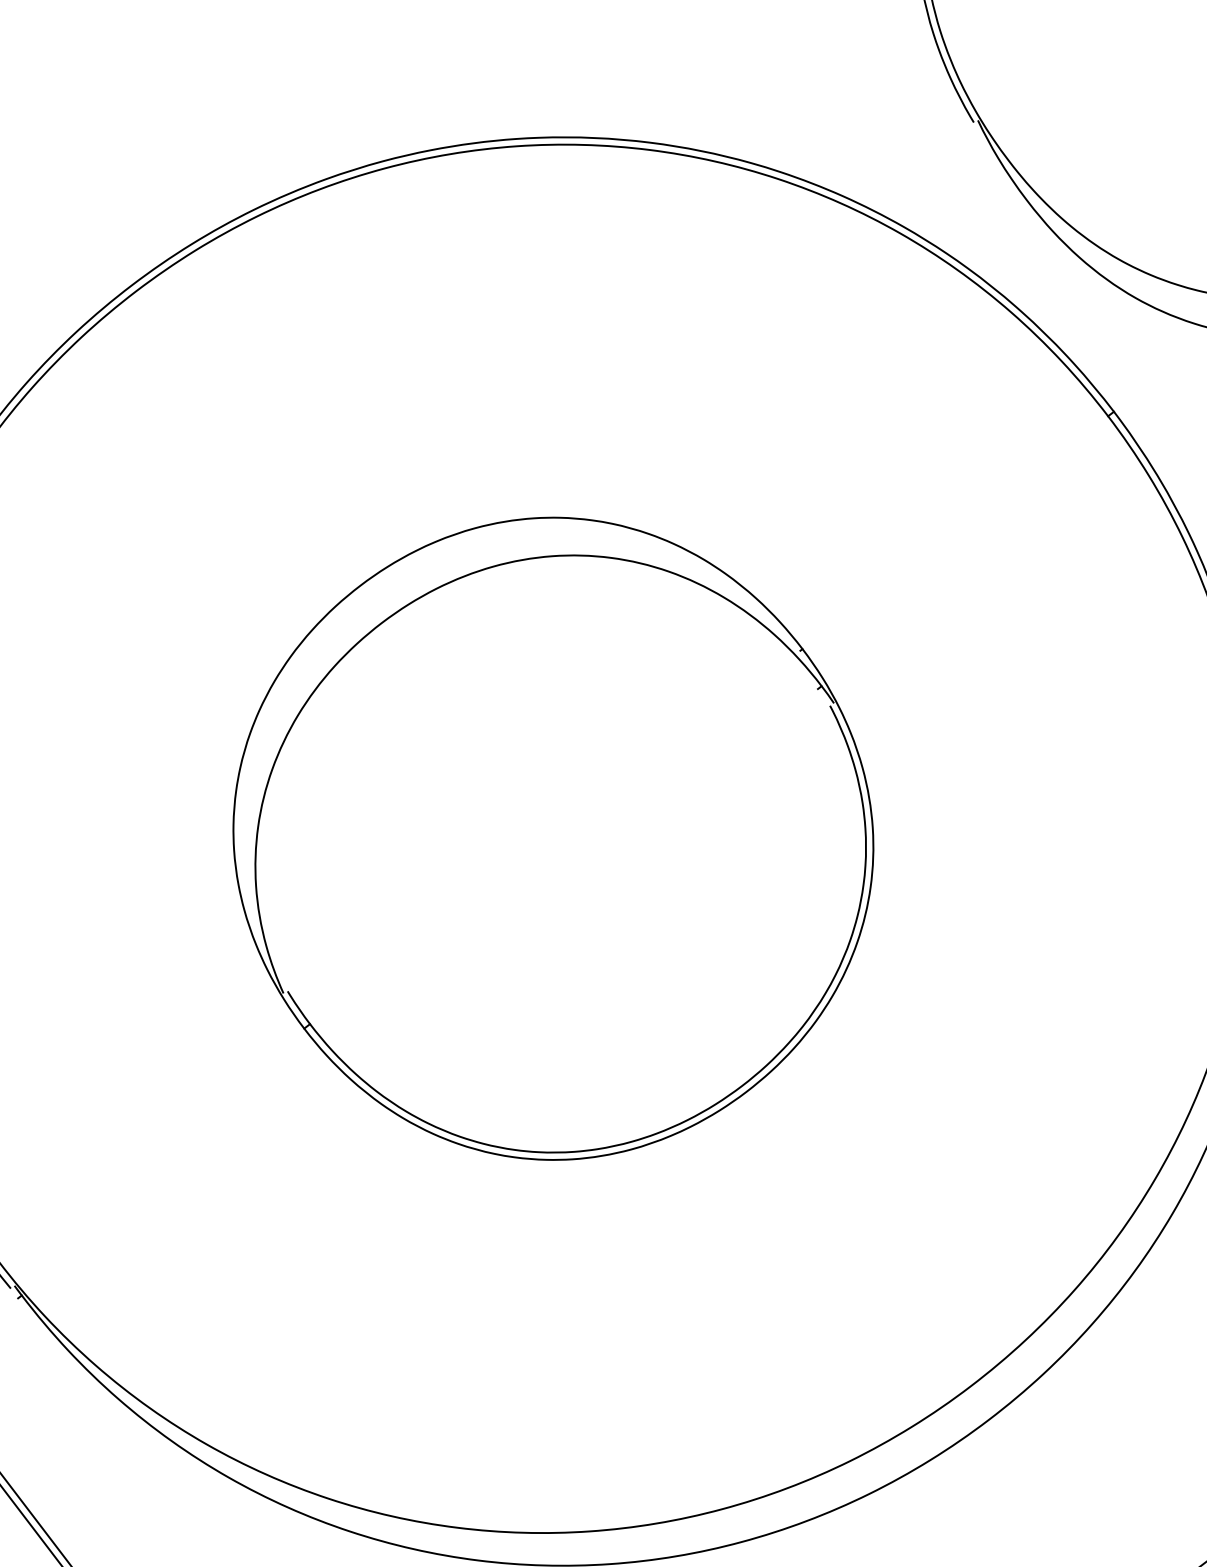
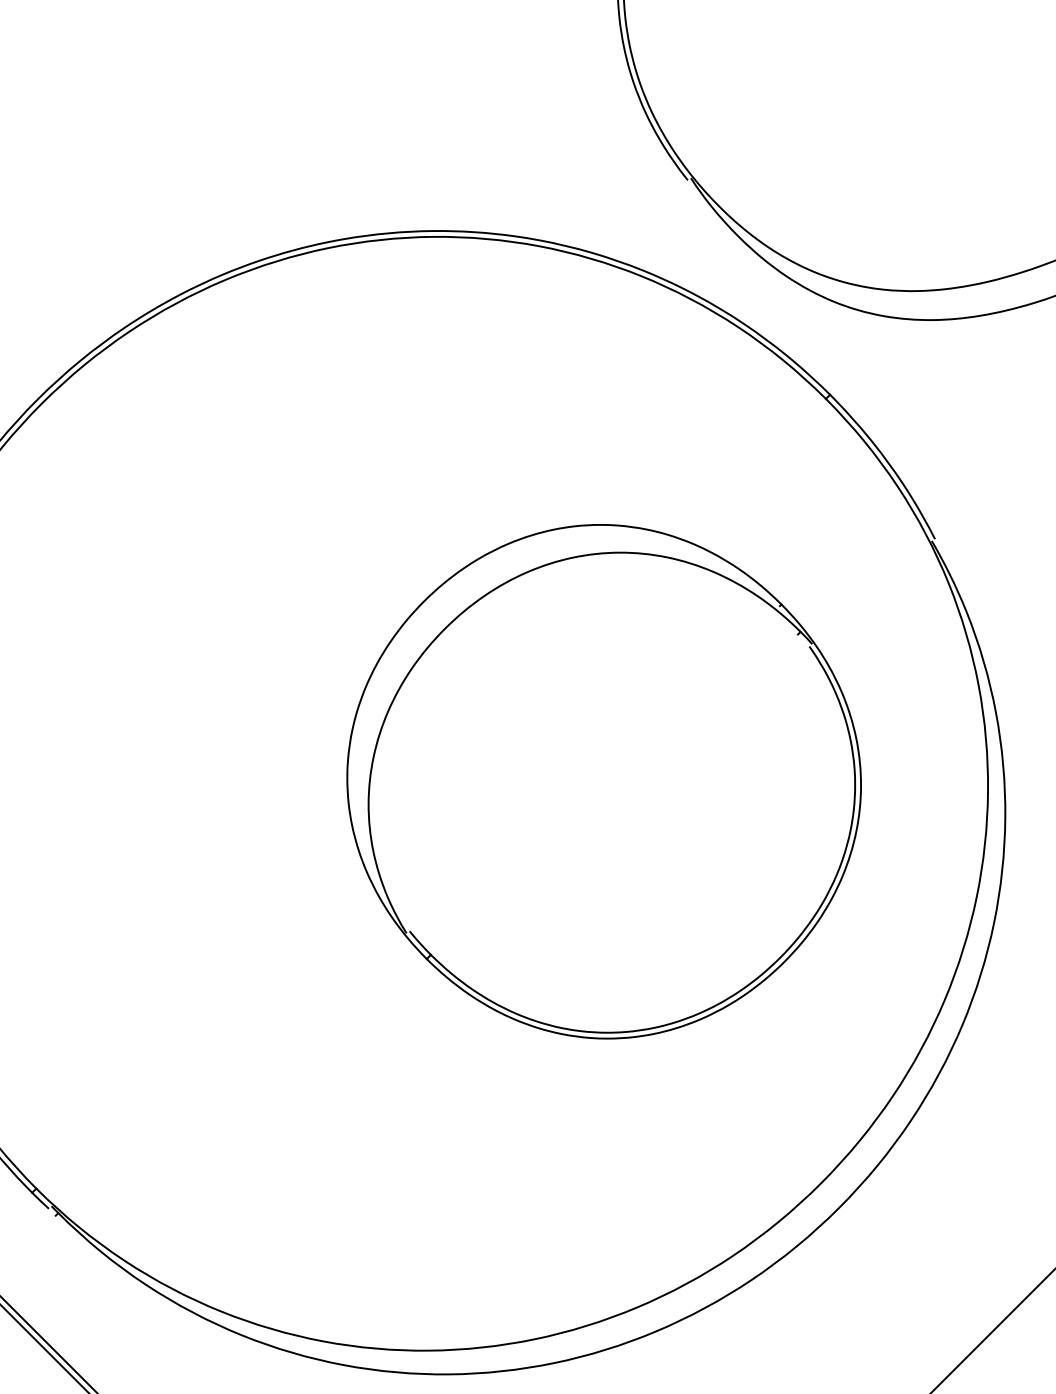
part: (552, 838) -> (603, 781), moved

